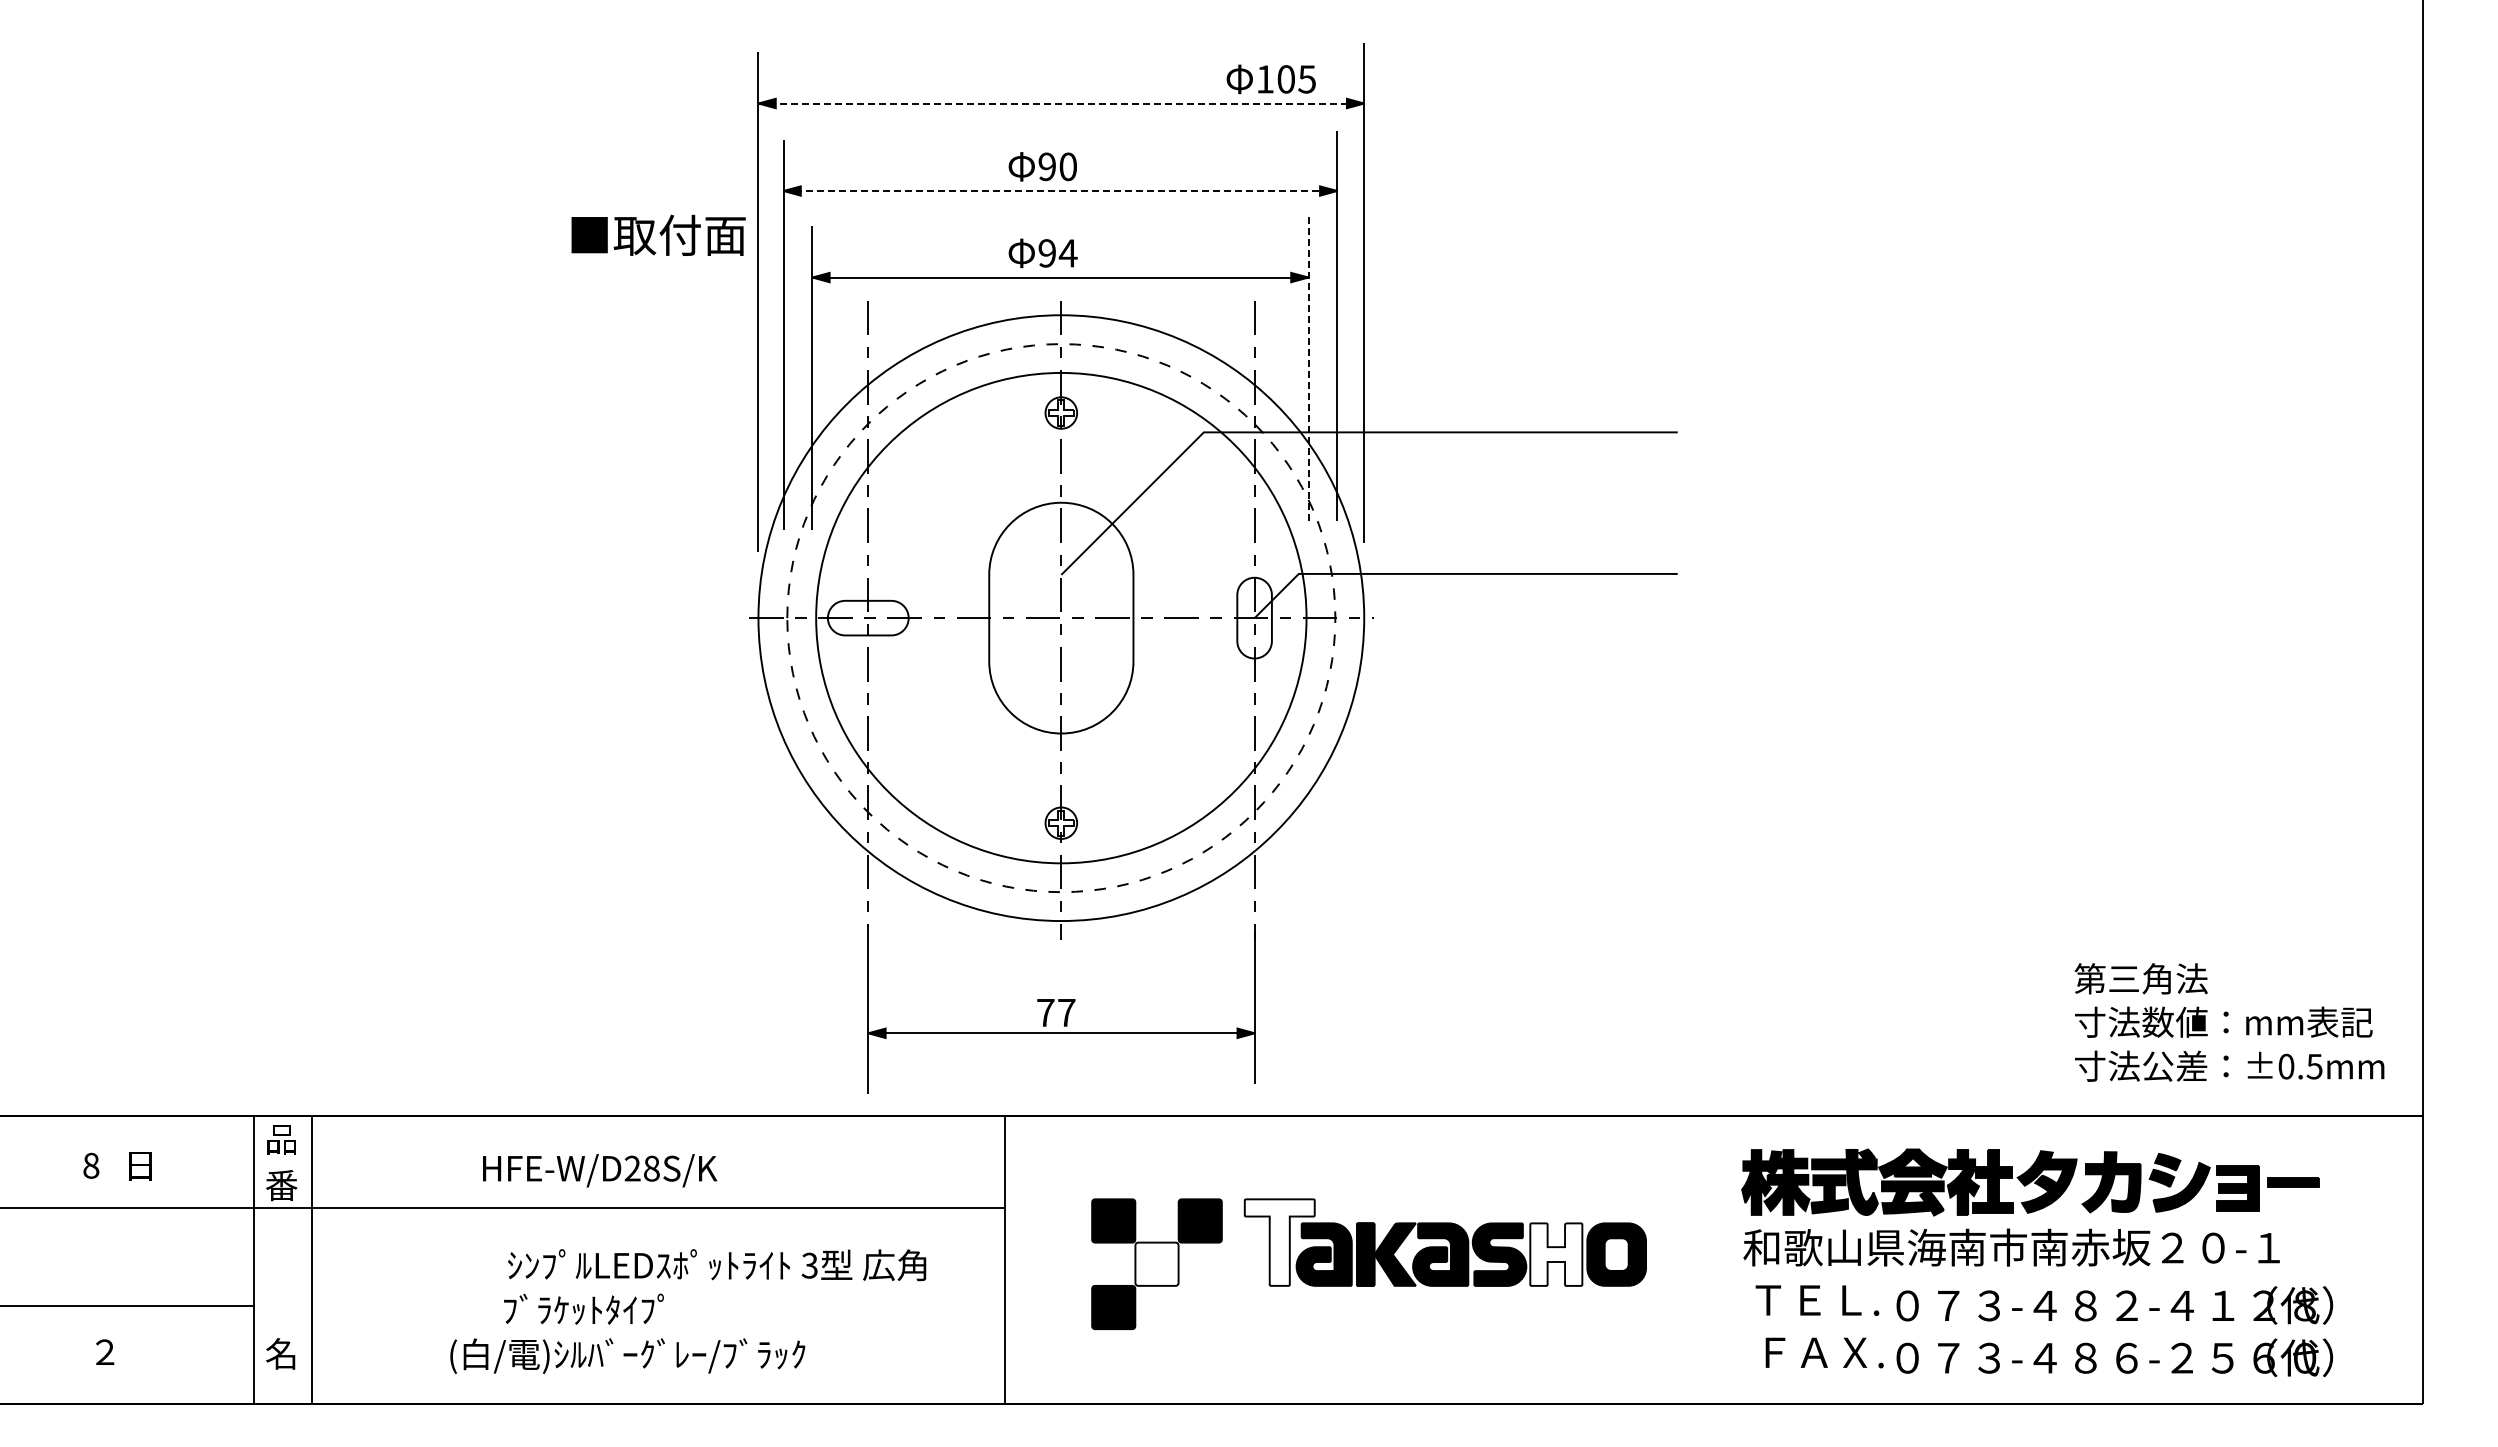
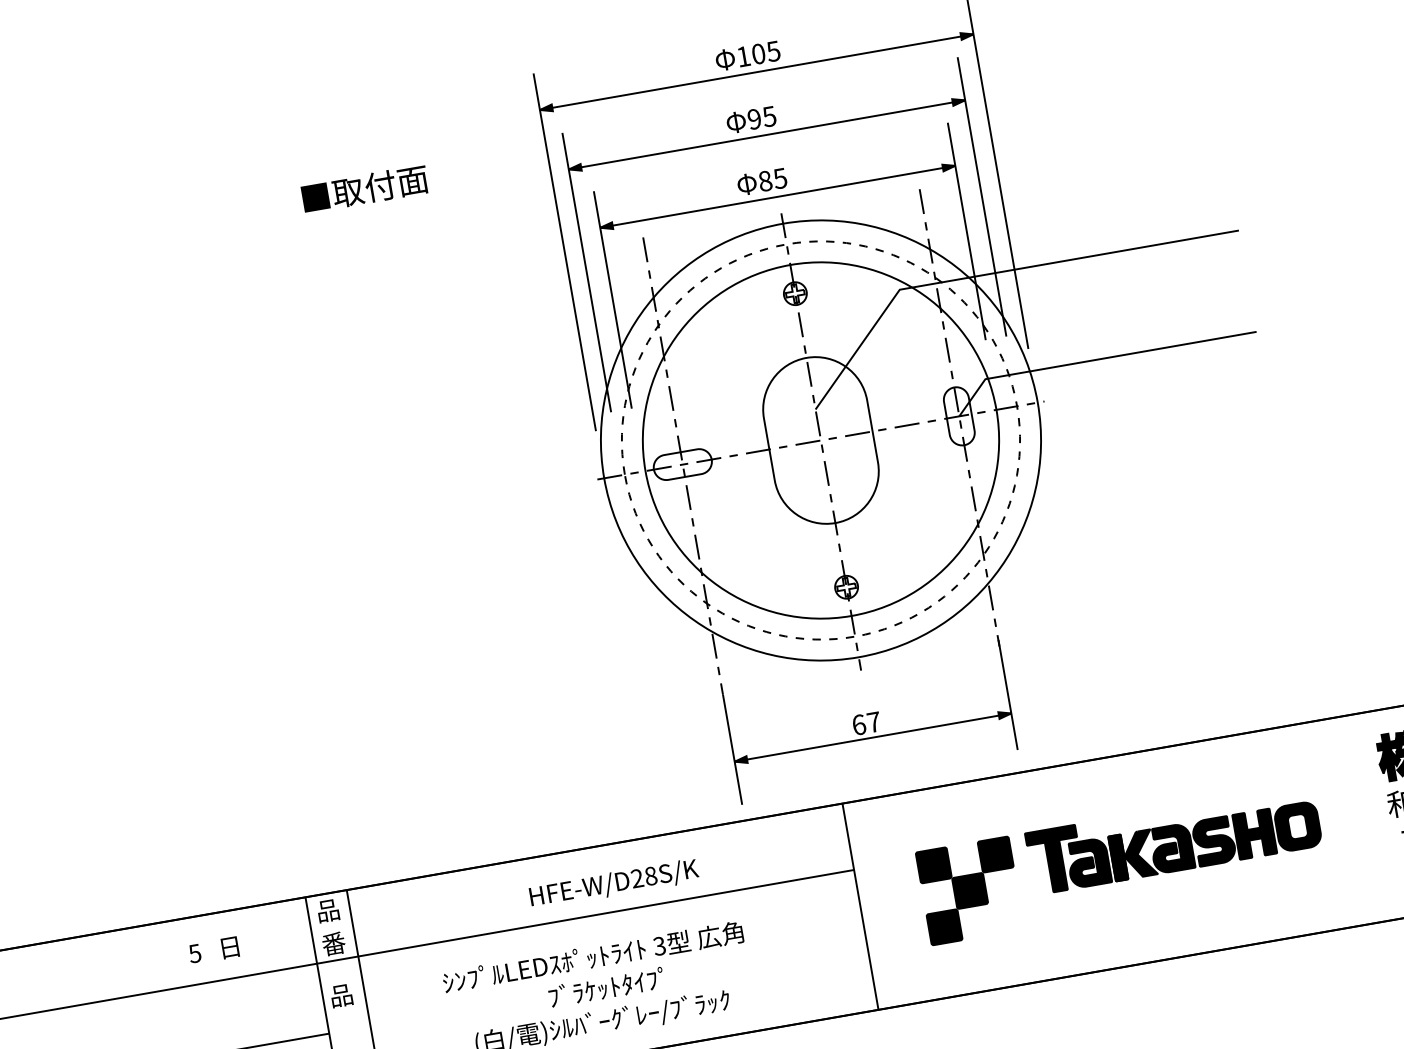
text: (1270, 79) -> (747, 56), moved
line: (1061, 103) -> (756, 72), dashed -> solid
text: (1067, 166) -> (768, 116), 90 -> 95
line: (1060, 190) -> (766, 134), dashed -> solid
text: (658, 234) -> (364, 188), moved
text: (1057, 253) -> (772, 180), 94 -> 85
line: (1308, 369) -> (966, 231), dashed -> solid
text: (1045, 1012) -> (858, 724), 77 -> 67
text: (91, 1165) -> (195, 953), 8 -> 5
text: (600, 1170) -> (614, 883), moved
fill: (1279, 1242) -> (1055, 860), added
fill: (1556, 1254) -> (1254, 834), added
part: (280, 1257) -> (342, 995), added
fill: (1156, 1263) -> (969, 890), added
text: (717, 1265) -> (593, 957), moved
text: (583, 1308) -> (606, 987), moved

